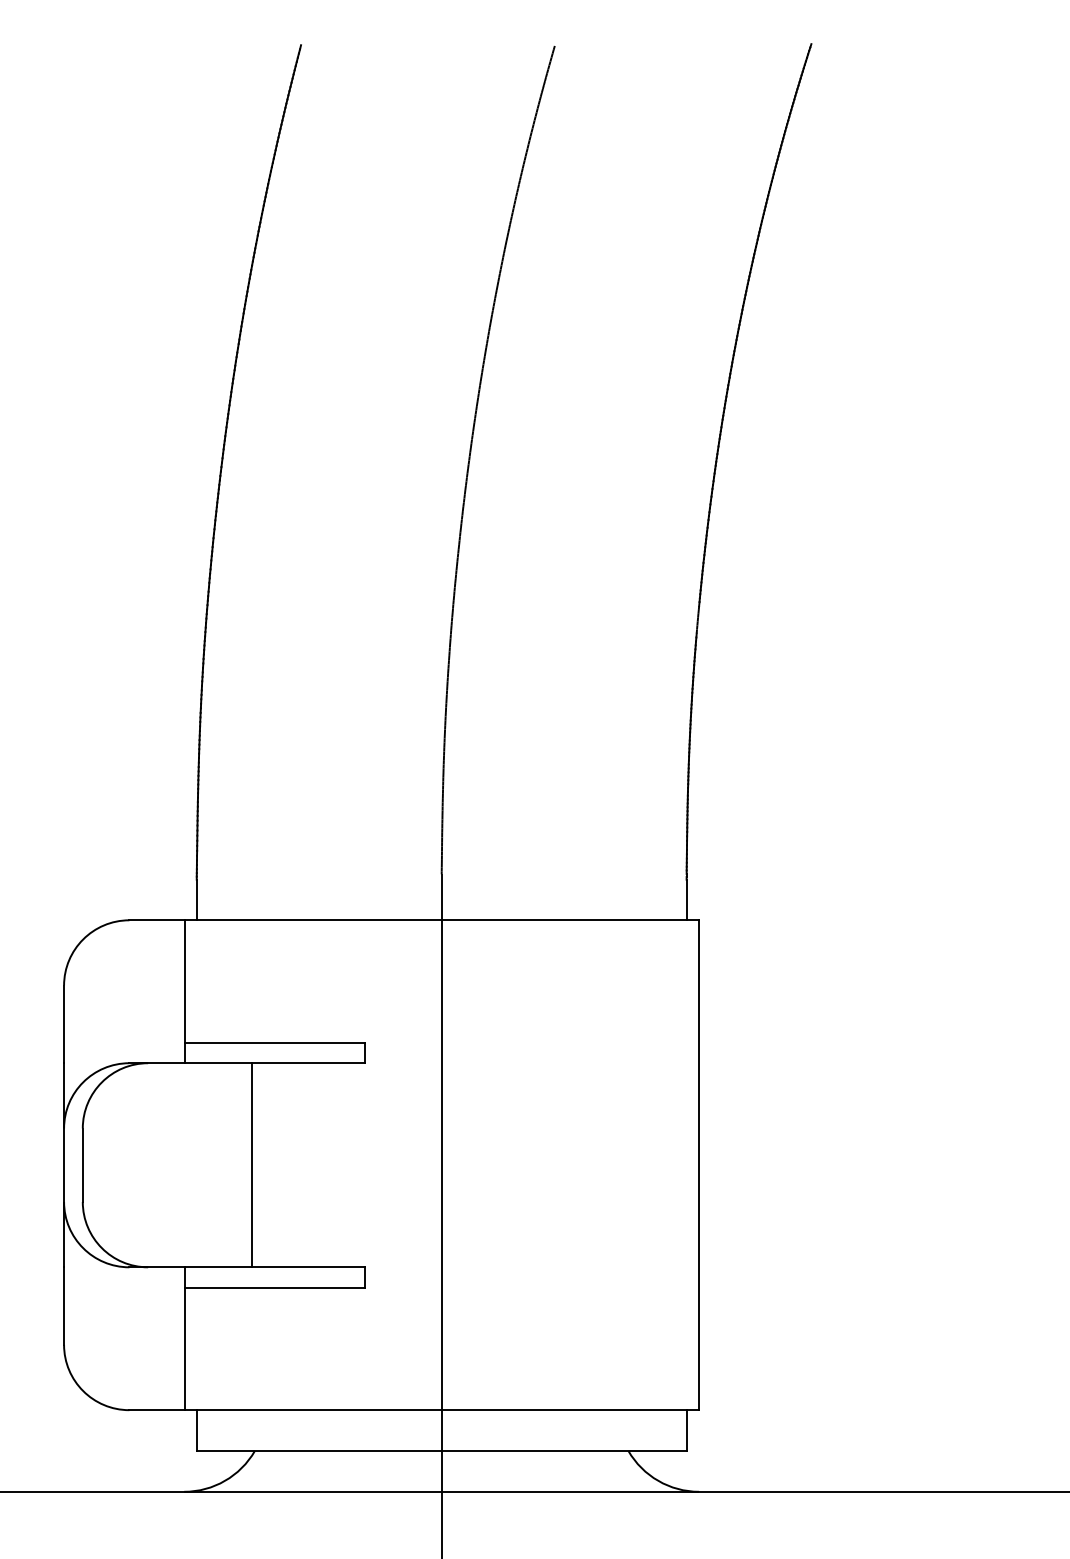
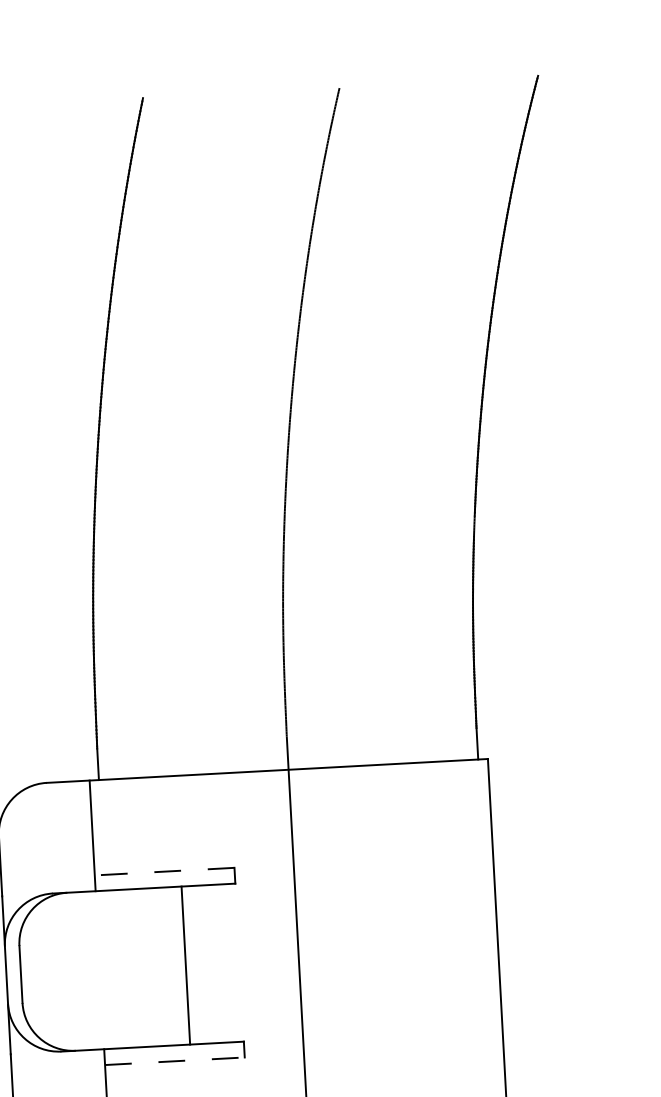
line: (274, 1042) -> (164, 871), solid -> dashed
line: (251, 1165) -> (185, 965), moved
line: (275, 1287) -> (175, 1061), solid -> dashed

